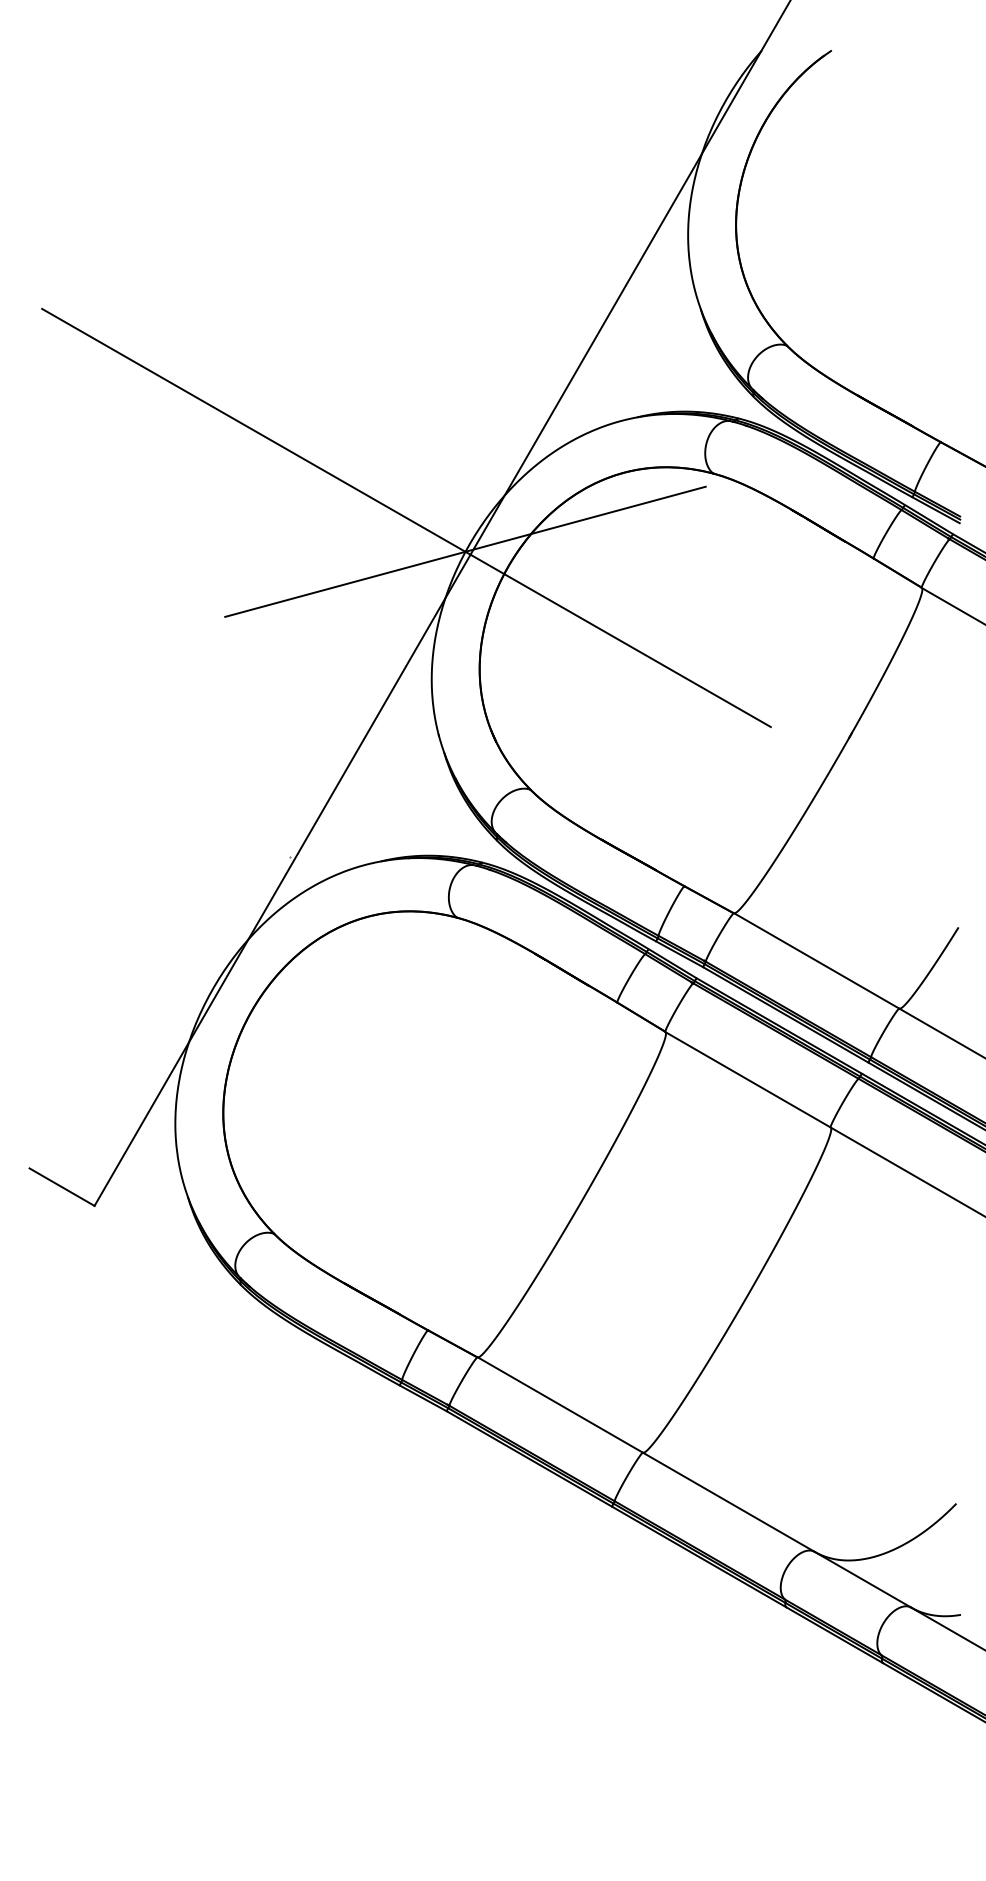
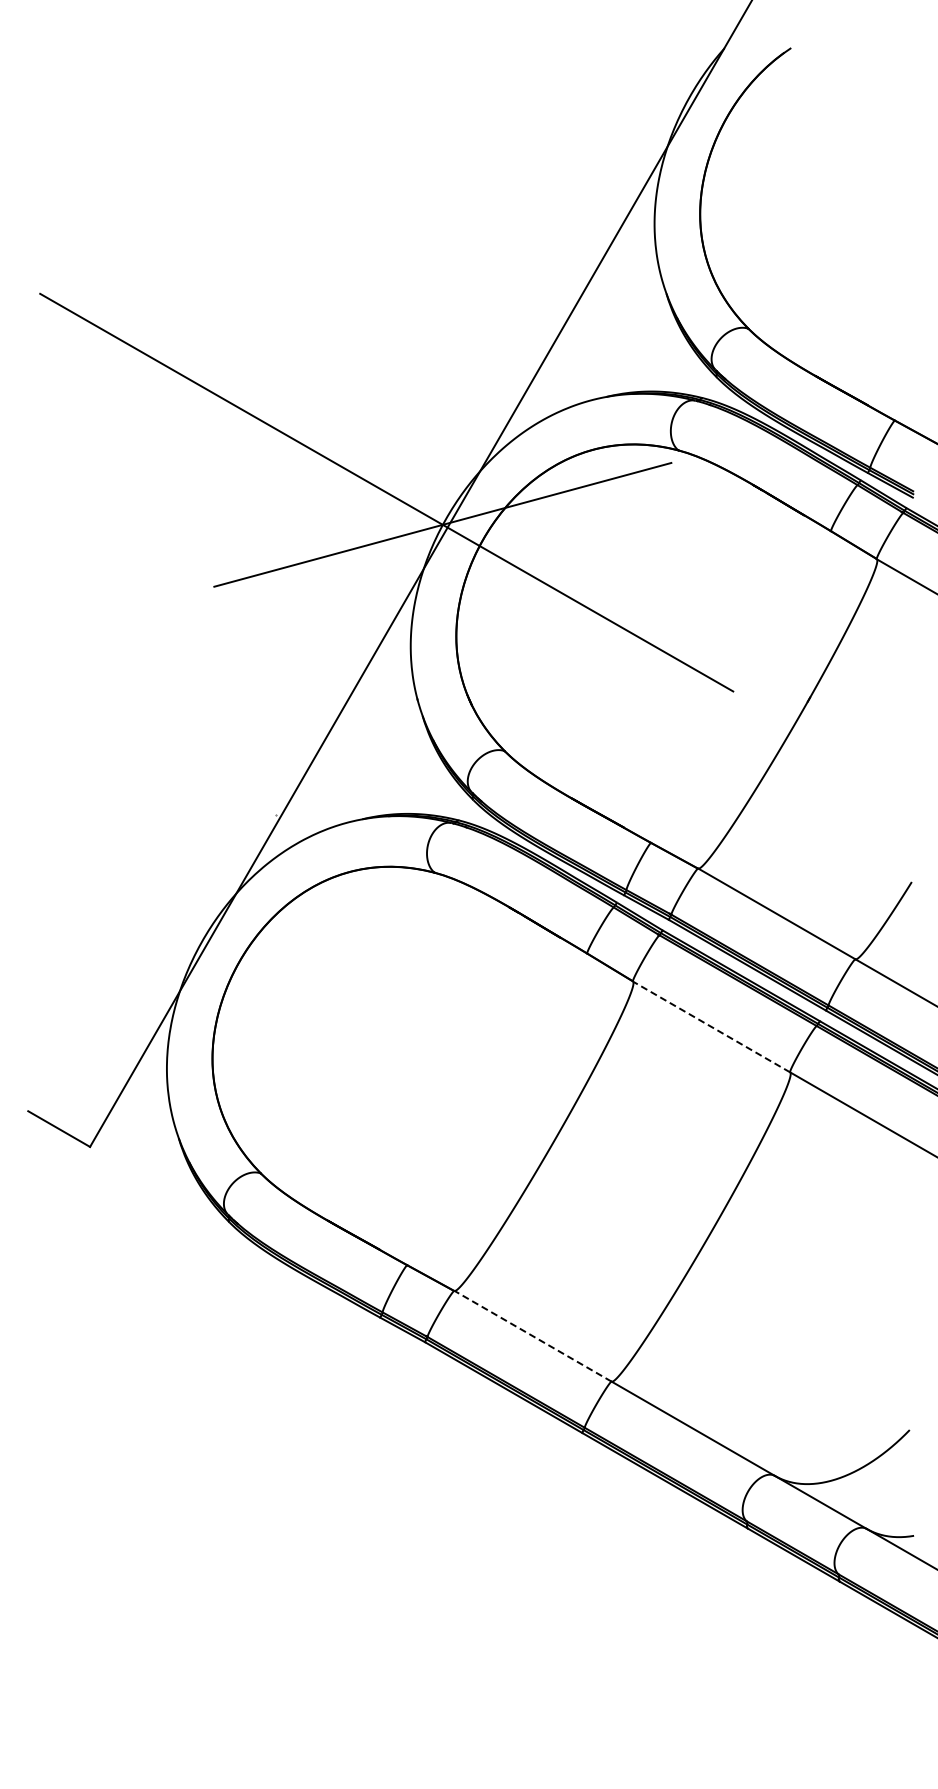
line: (747, 1079) -> (711, 1026), solid -> dashed
line: (560, 1405) -> (533, 1336), solid -> dashed

